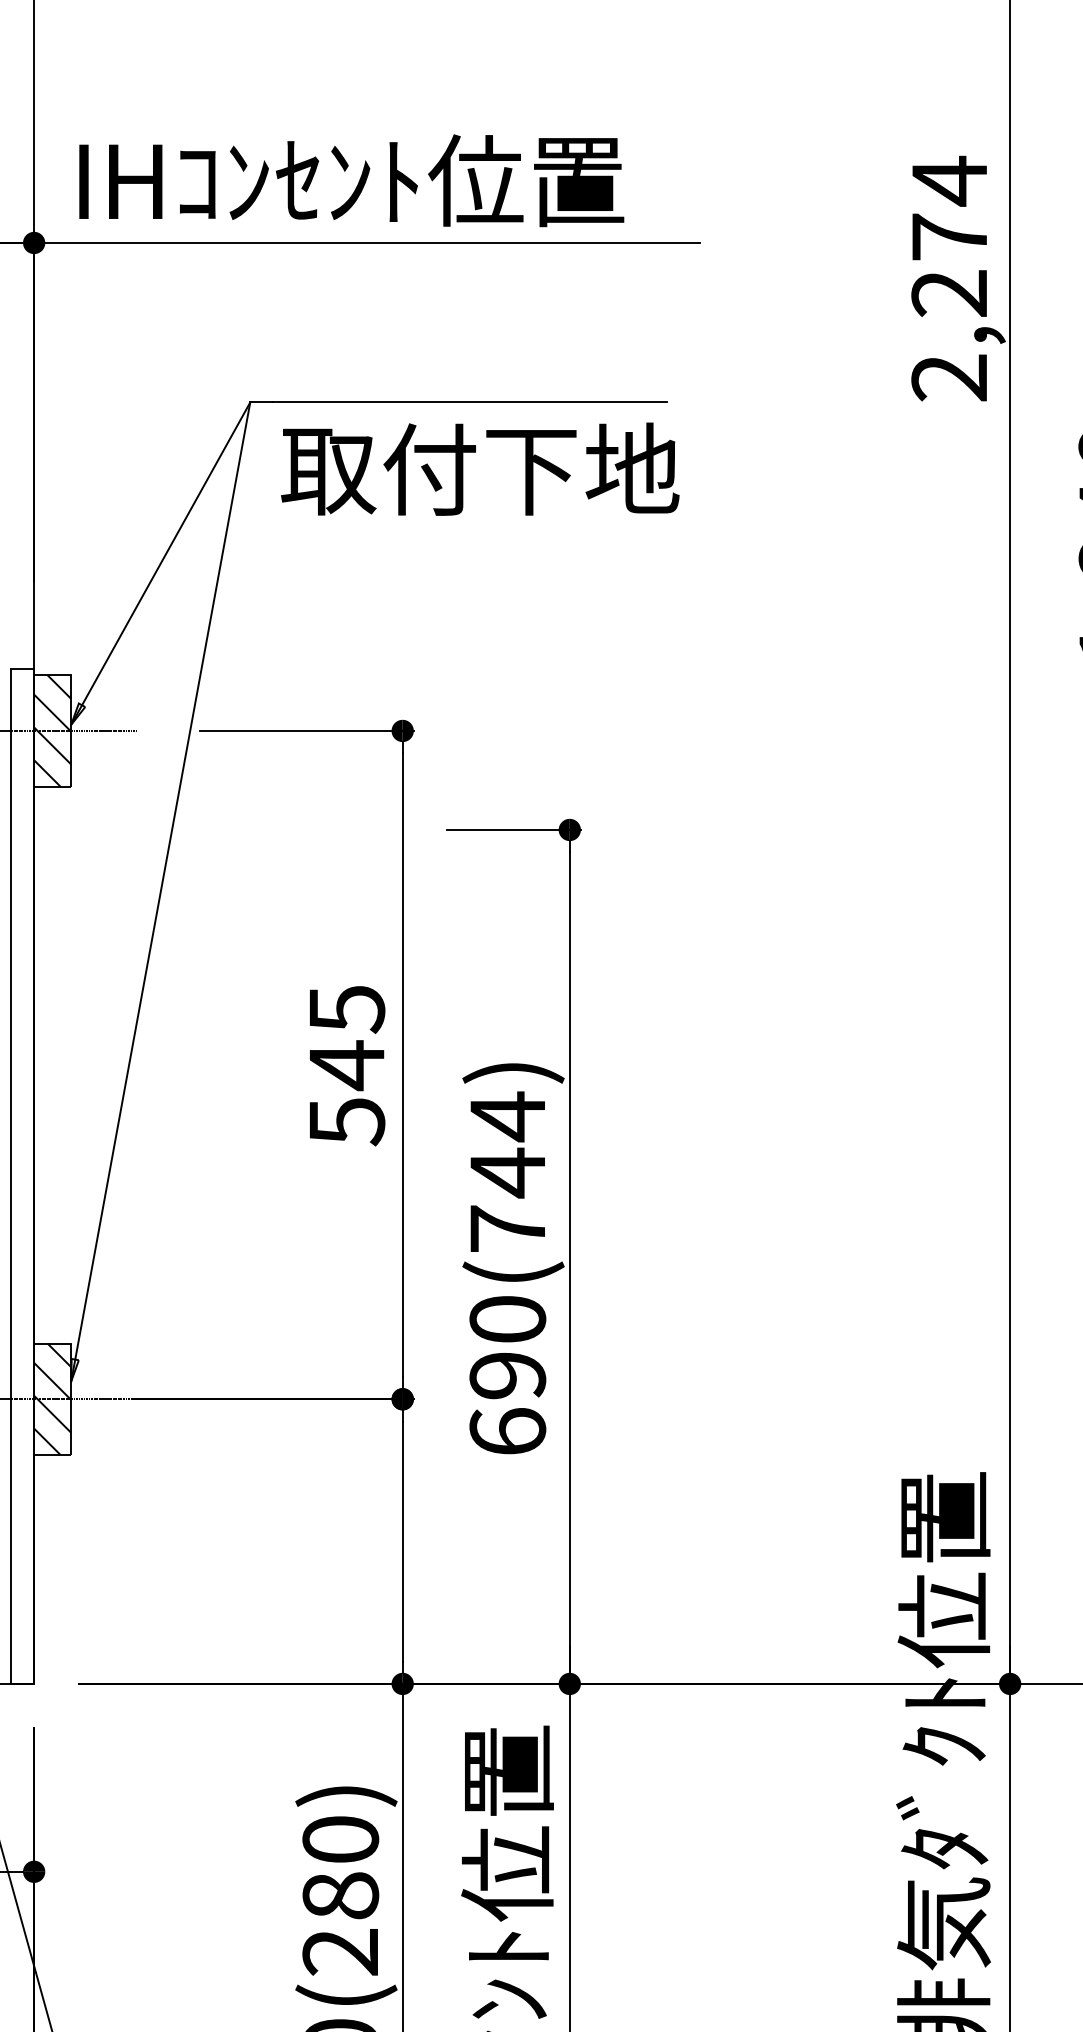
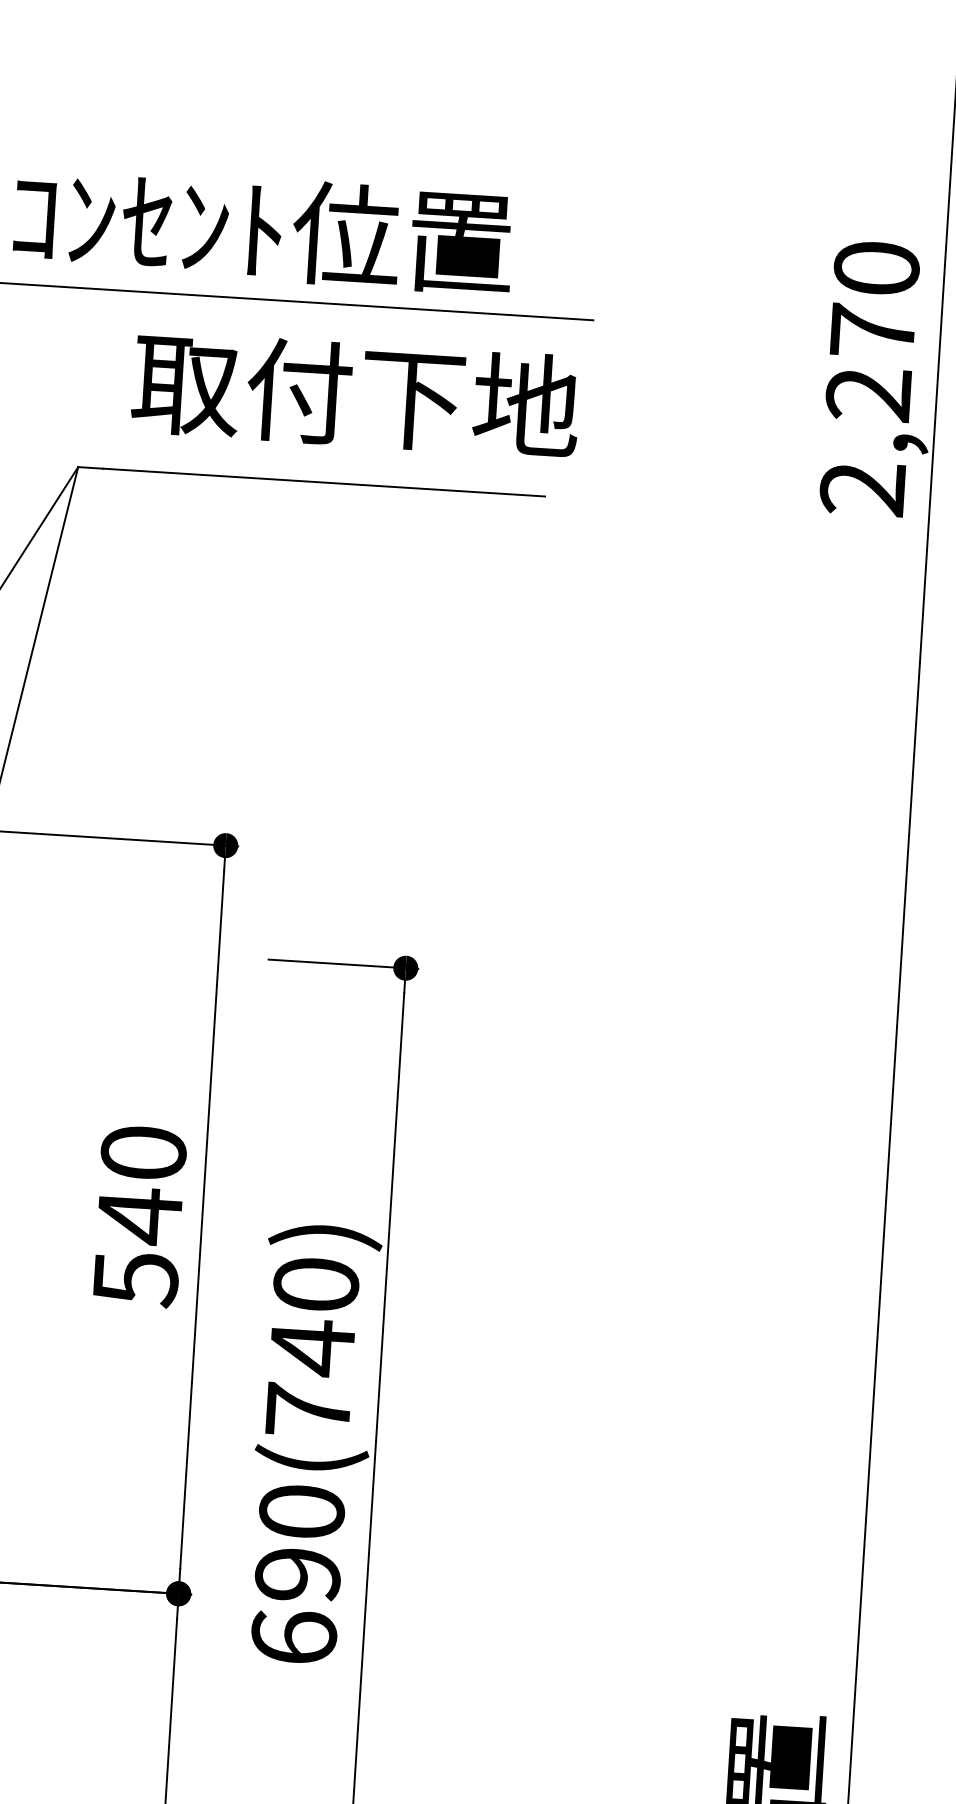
text: (949, 180) -> (876, 267), 2,274 -> 2,270
text: (480, 468) -> (356, 393), moved
text: (346, 1009) -> (143, 1153), 545 -> 540
text: (507, 1116) -> (315, 1284), 690(744) -> 690(740)

